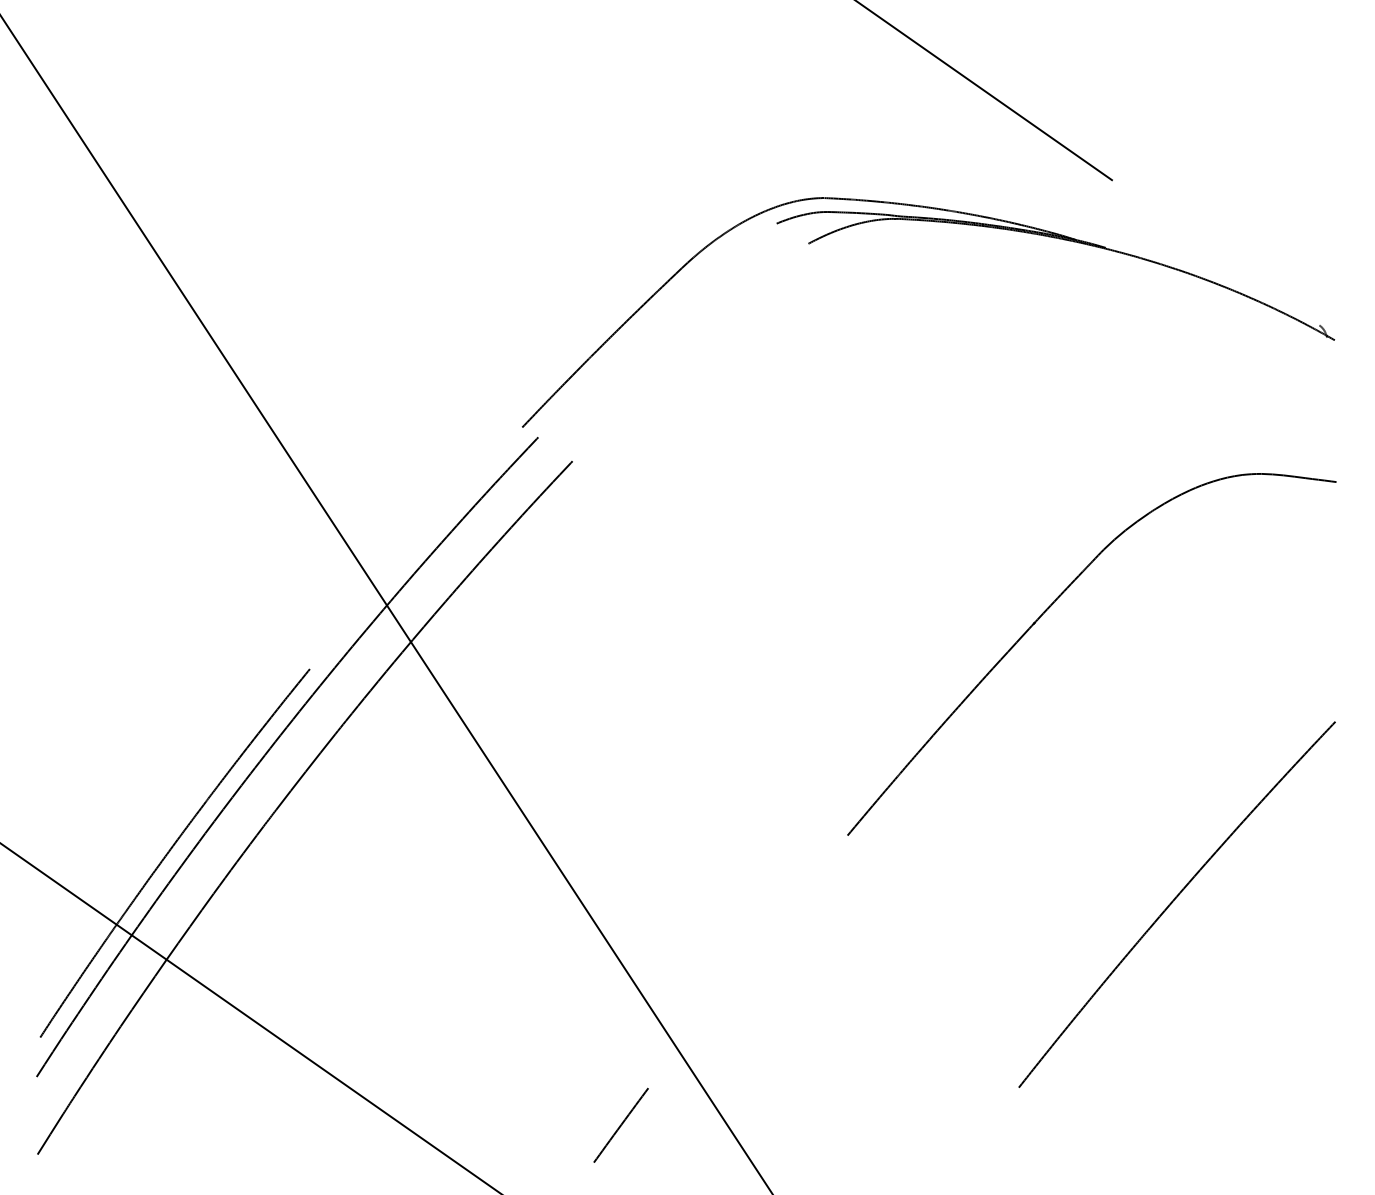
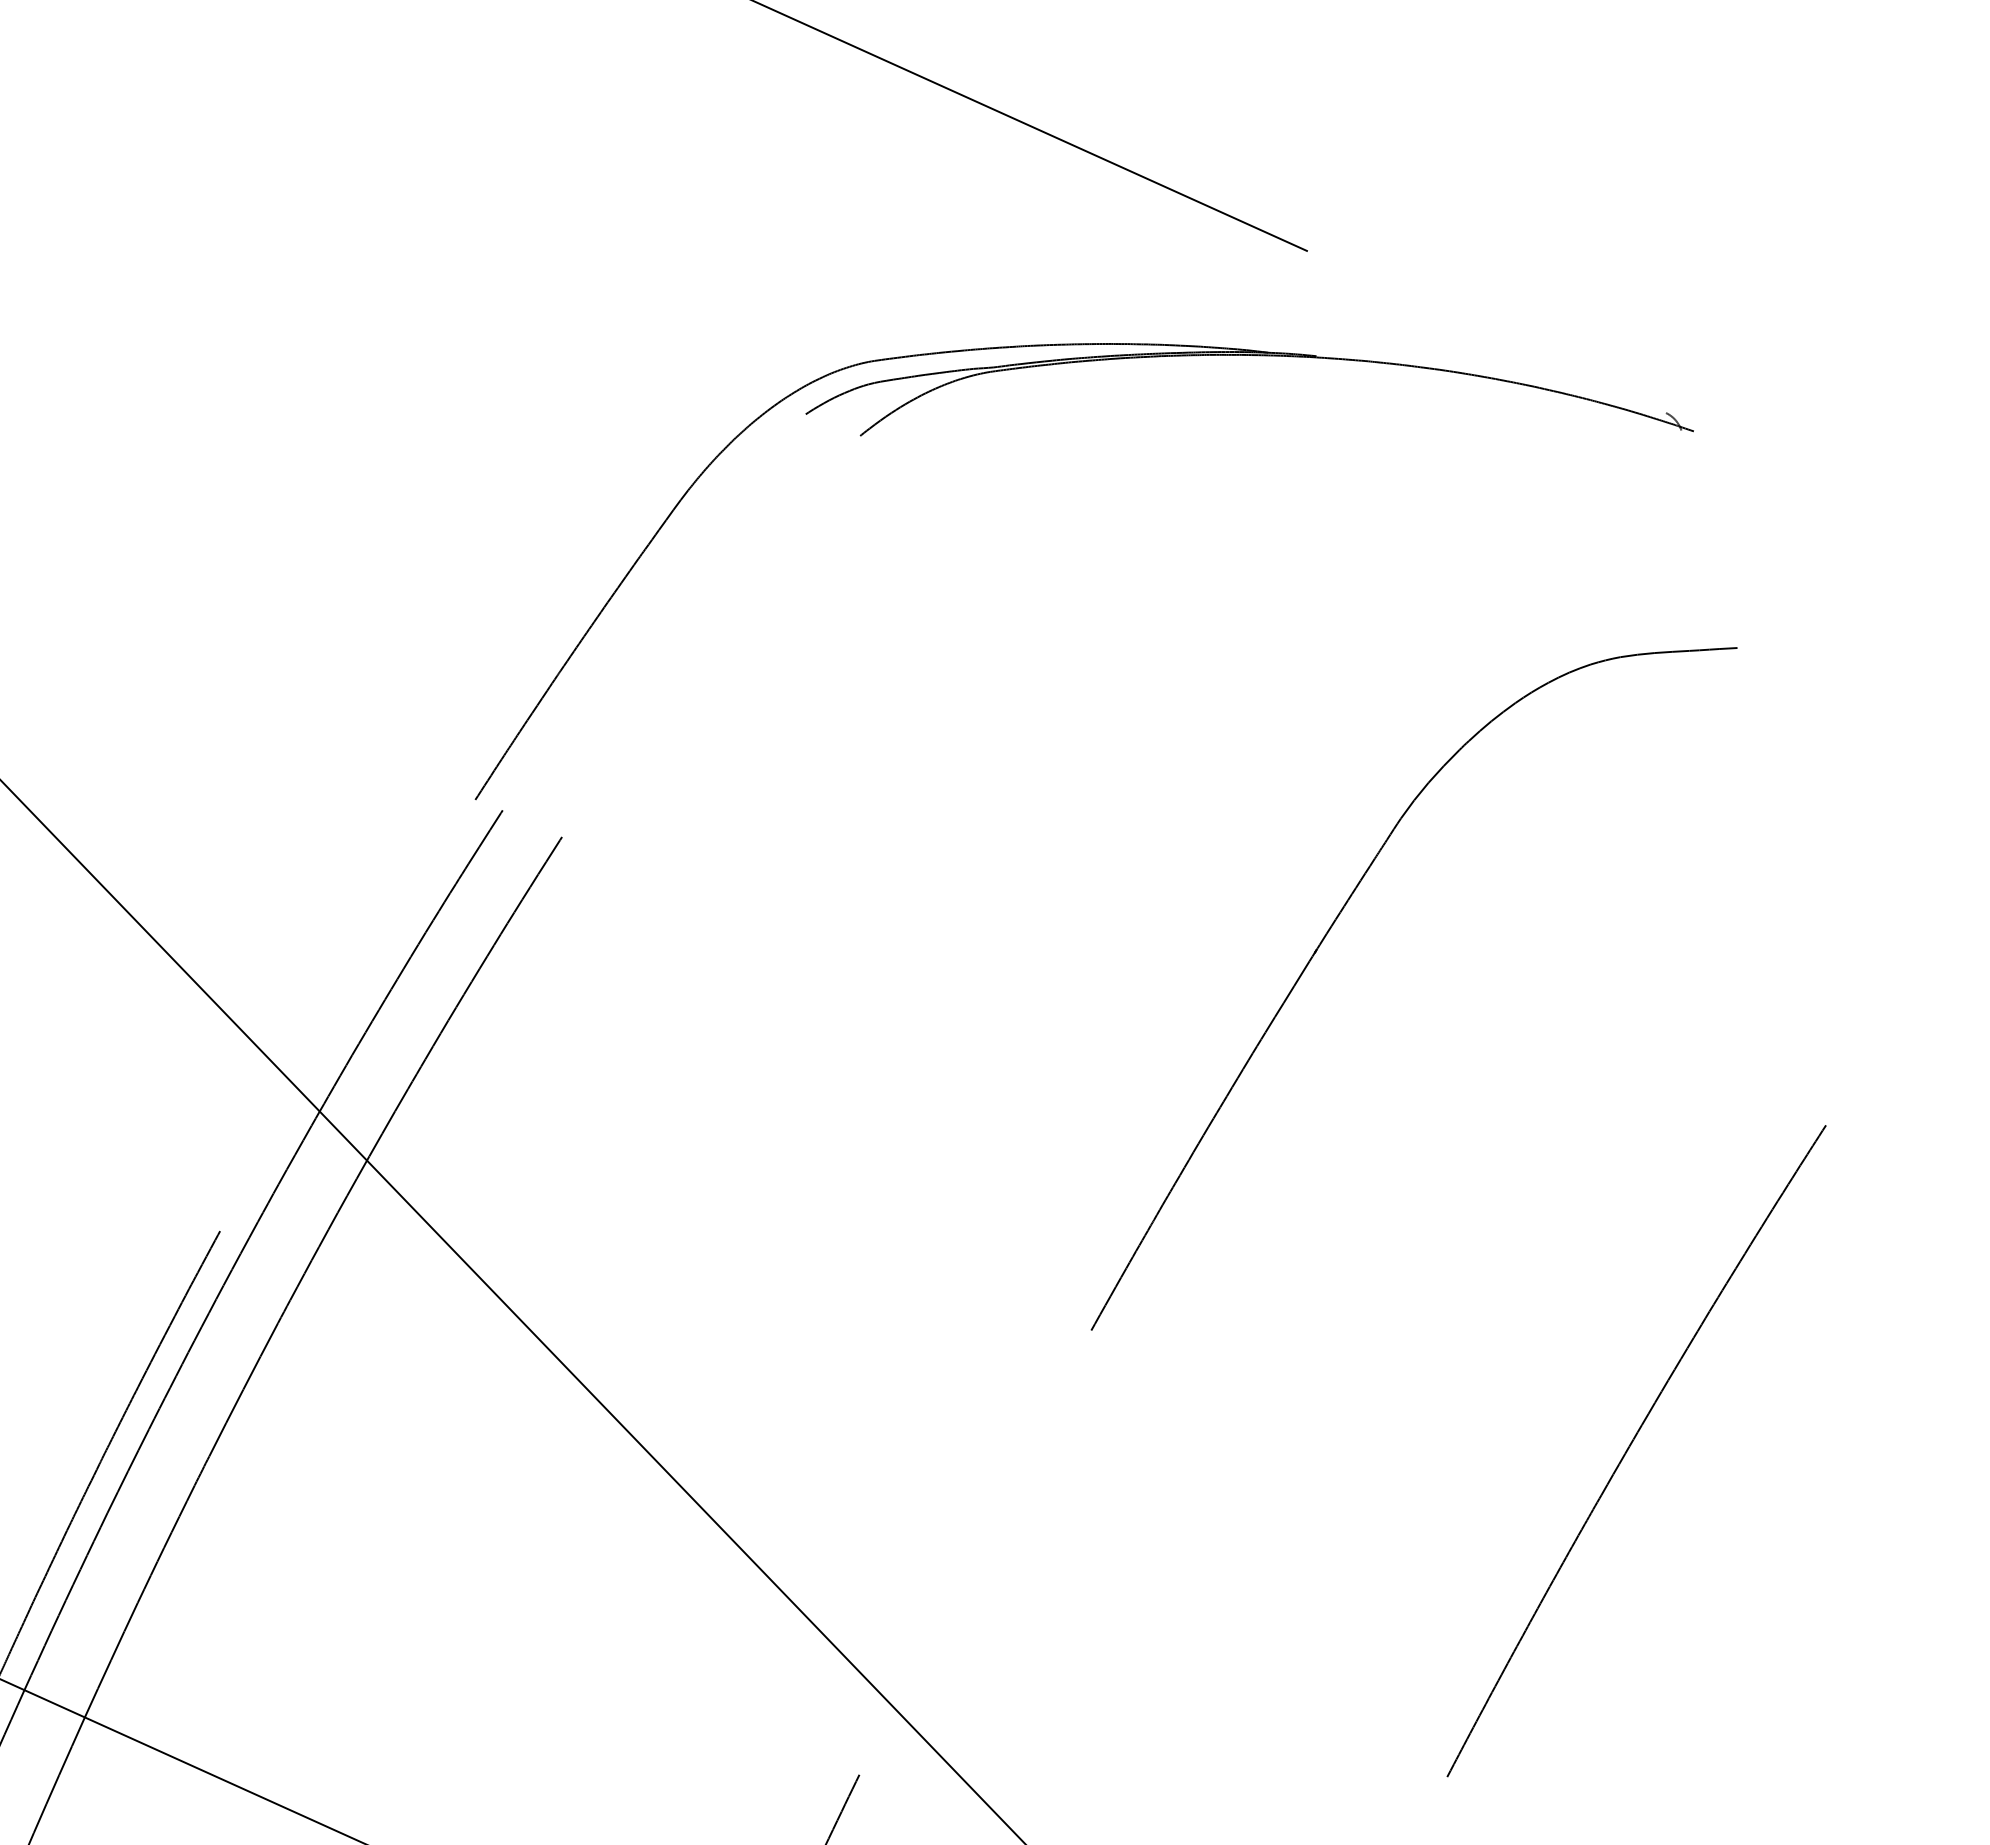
curve: (1173, 902) -> (1630, 1448), moved

